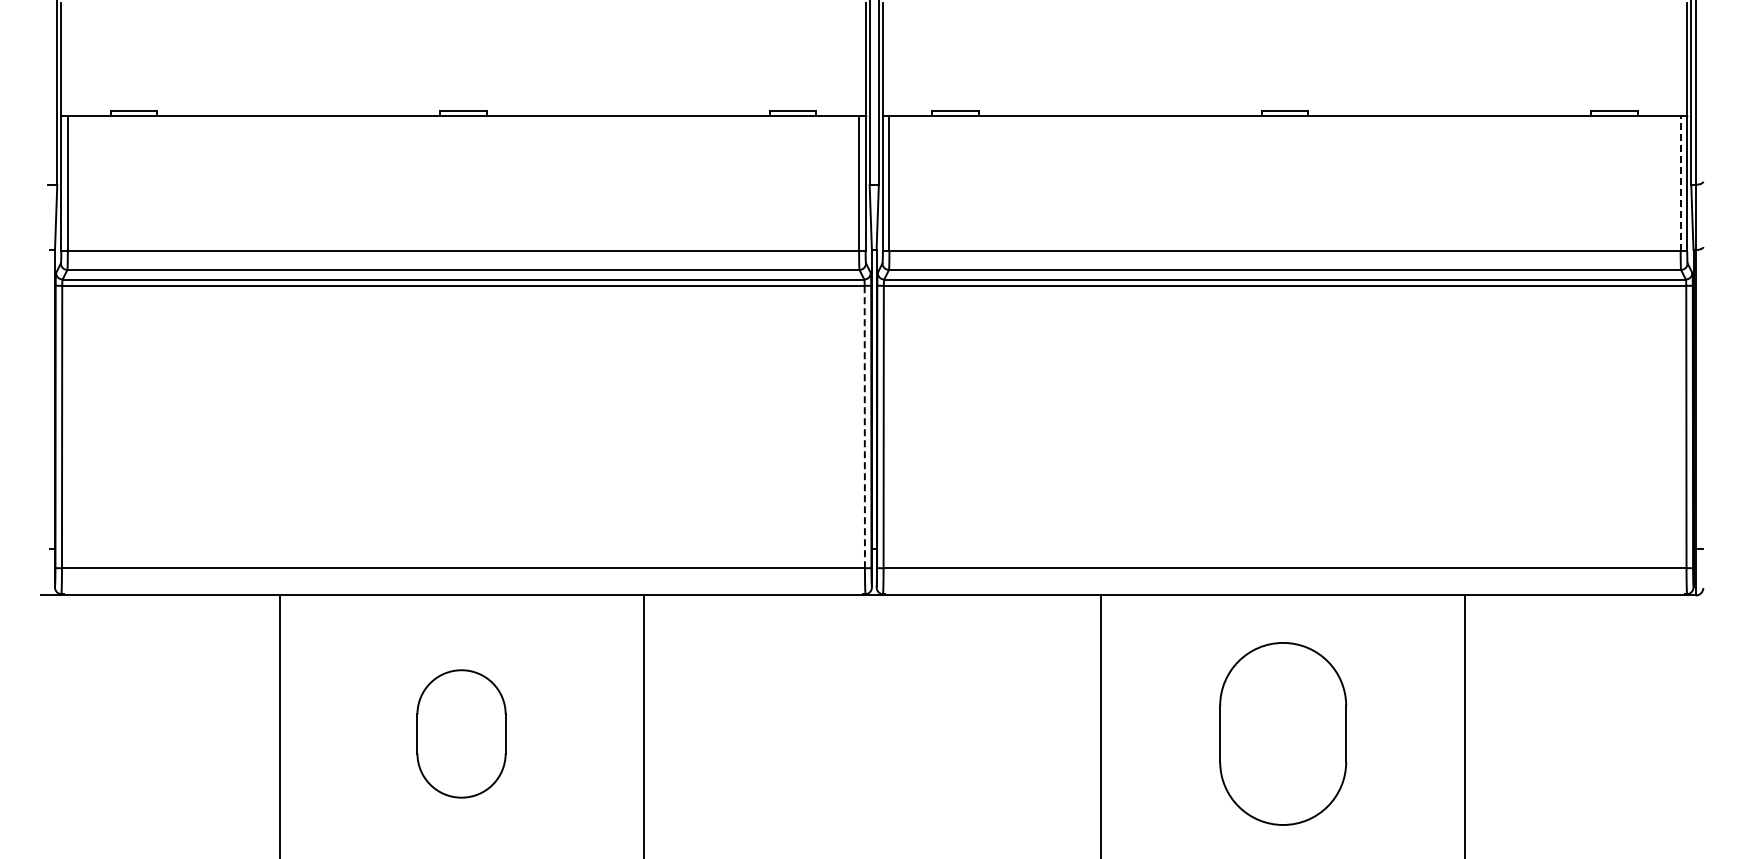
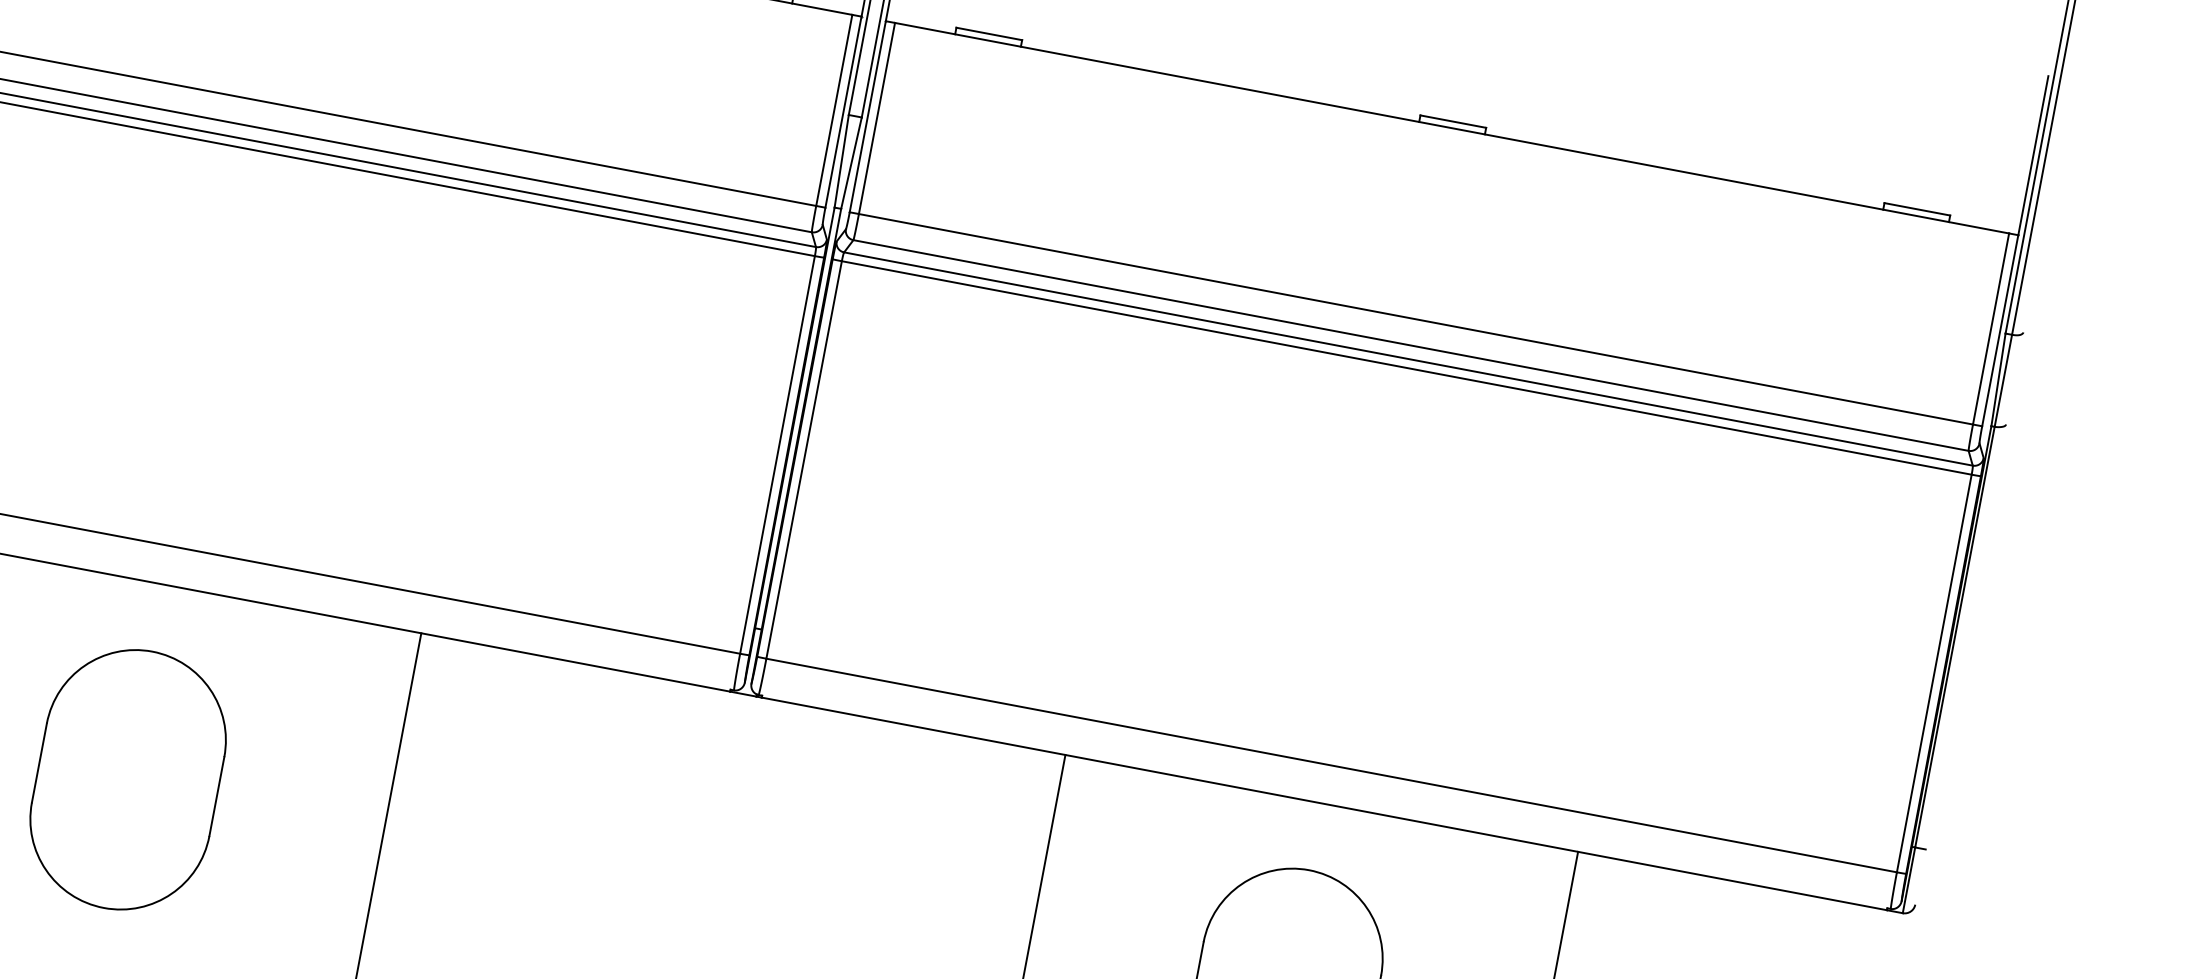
line: (1680, 183) -> (1990, 329), dashed -> solid
line: (864, 426) -> (777, 454), dashed -> solid
part: (461, 733) -> (128, 779), size x1.43

